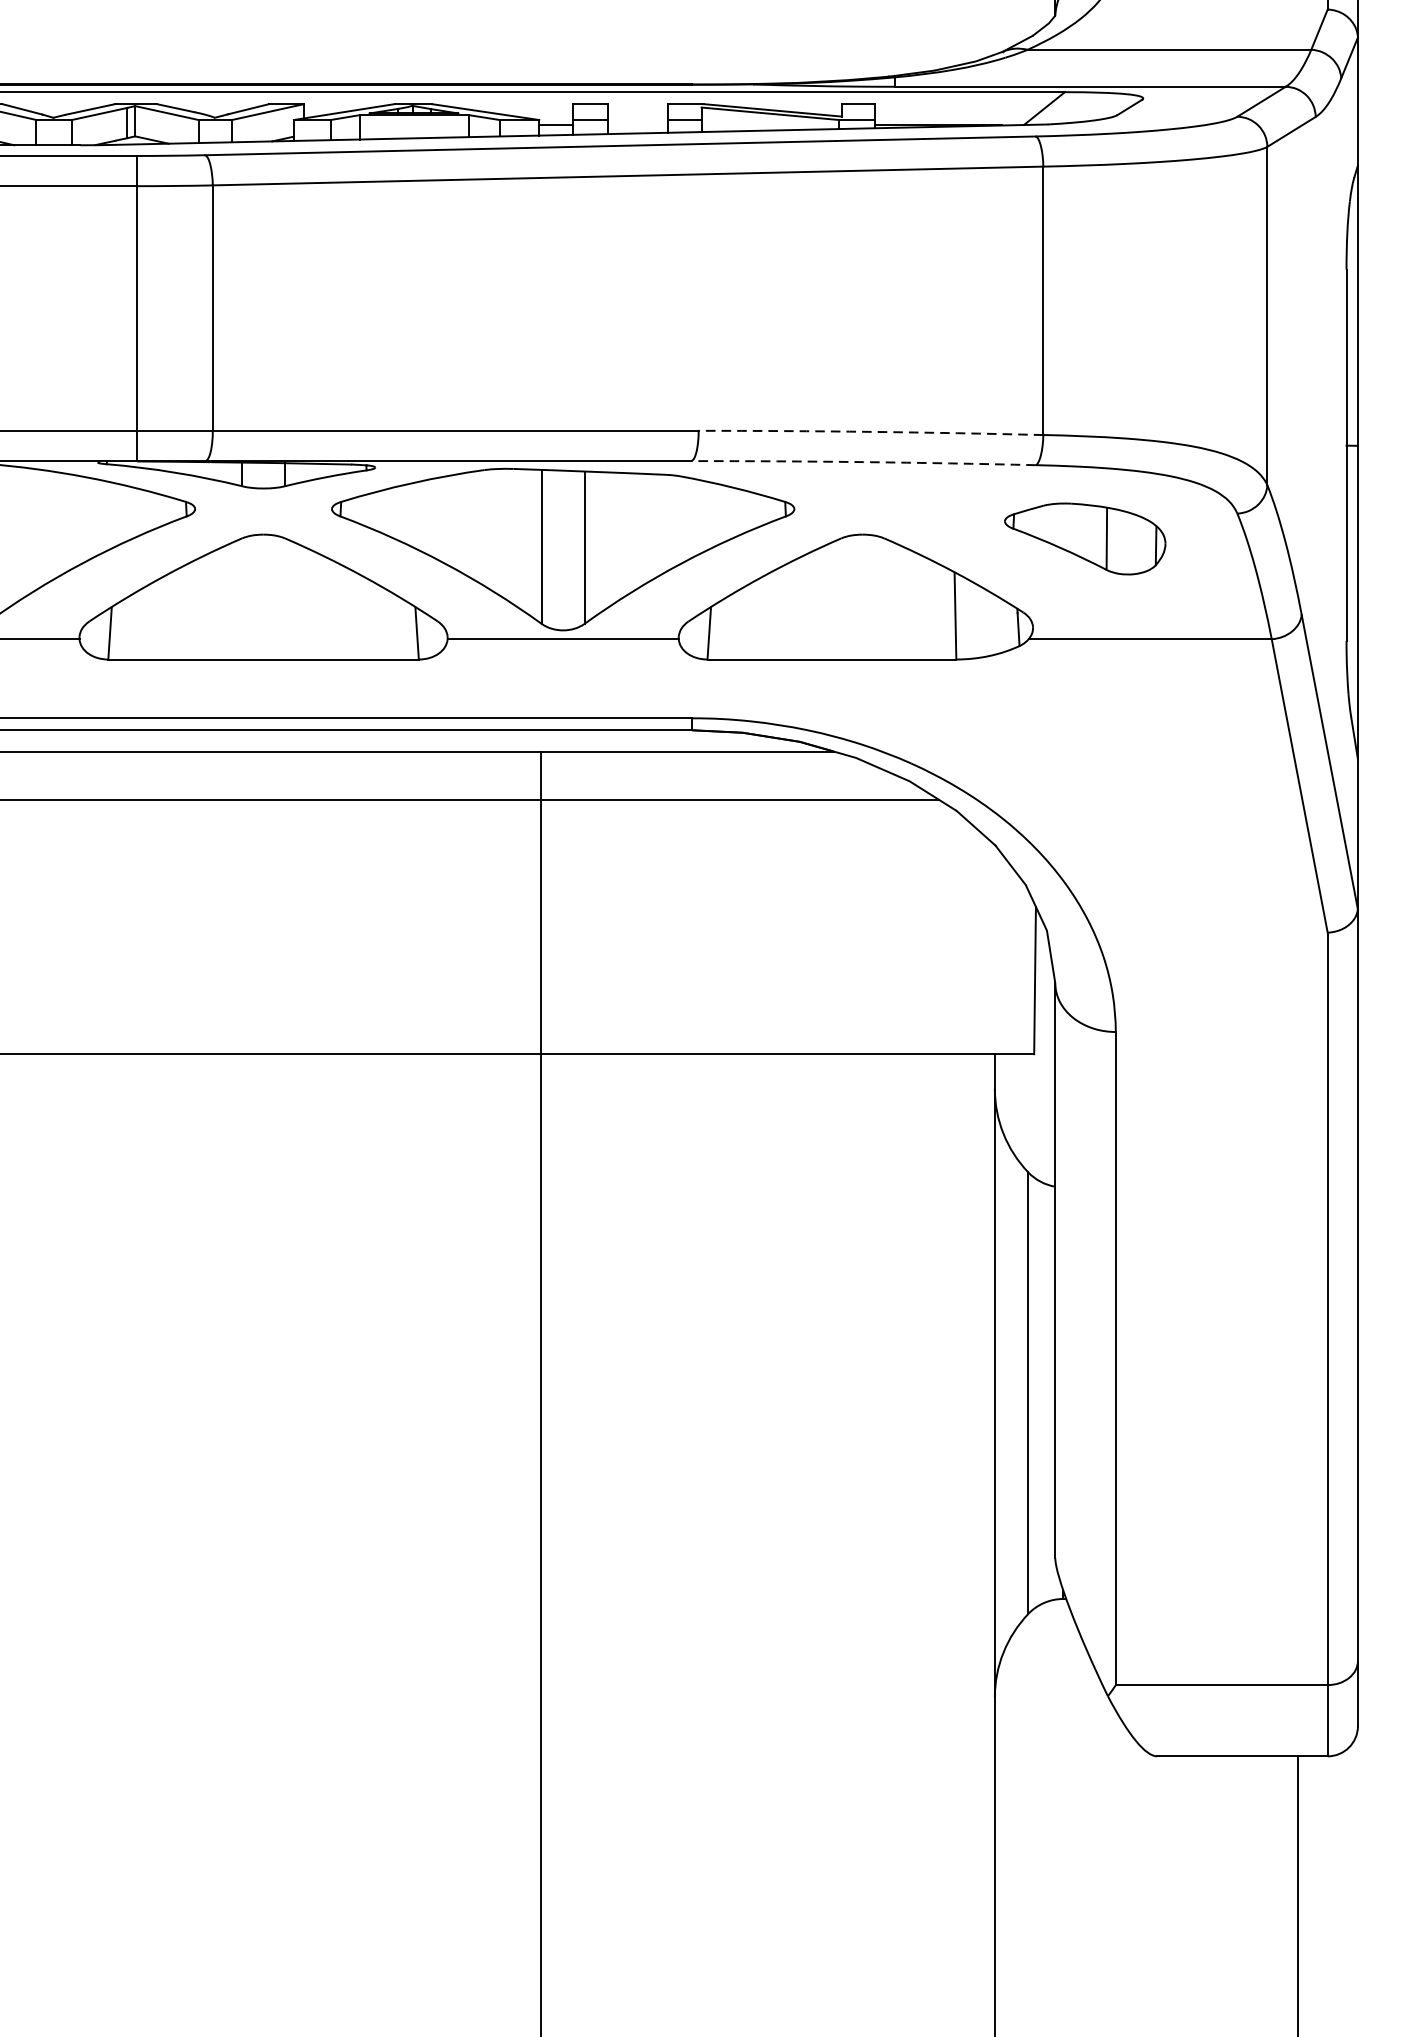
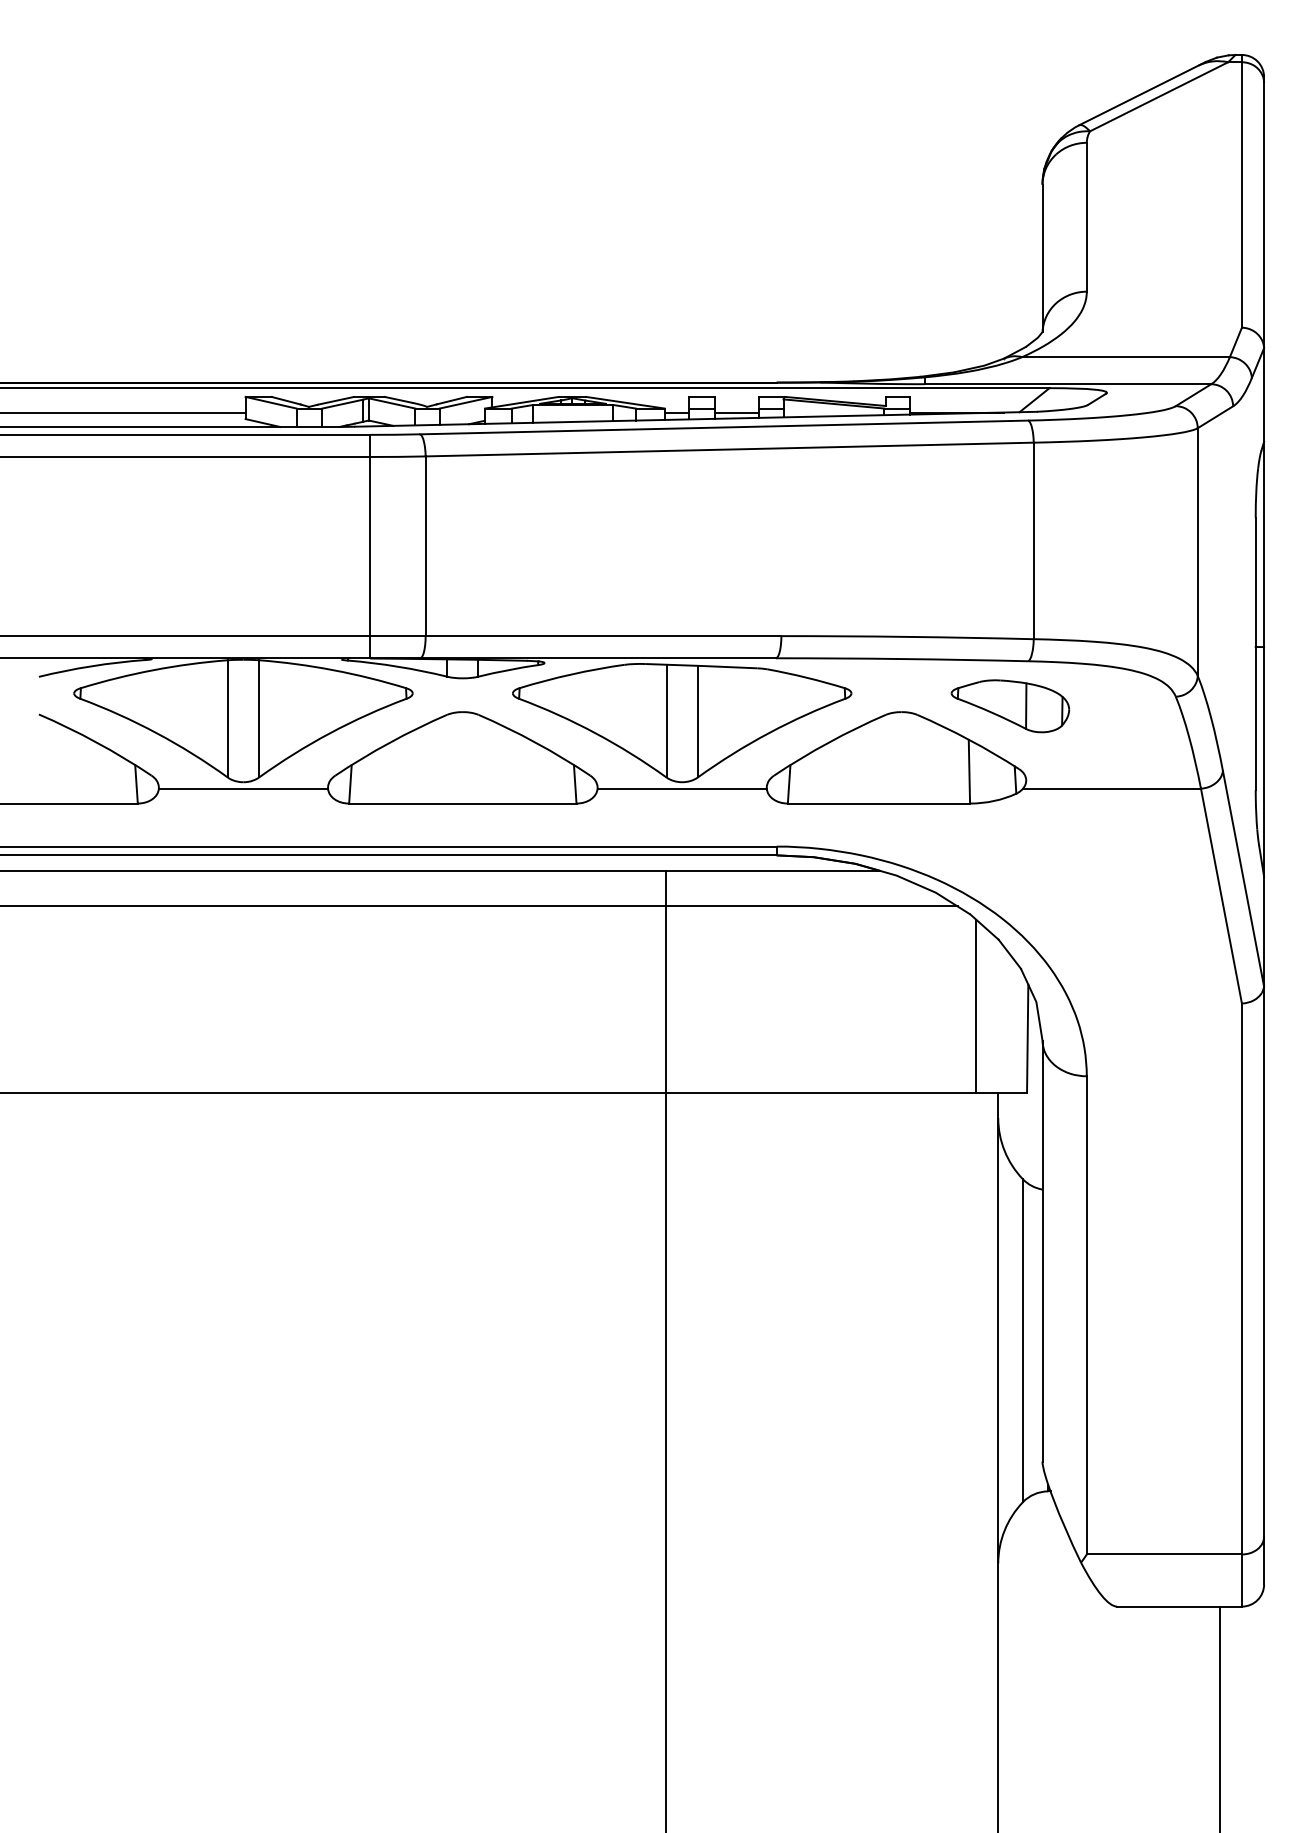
line: (637, 125) -> (736, 412), added
arc: (870, 431) -> (907, 636), dashed -> solid
arc: (864, 462) -> (902, 659), dashed -> solid
part: (1085, 539) -> (1010, 706), moved
line: (965, 935) -> (976, 1005), added

